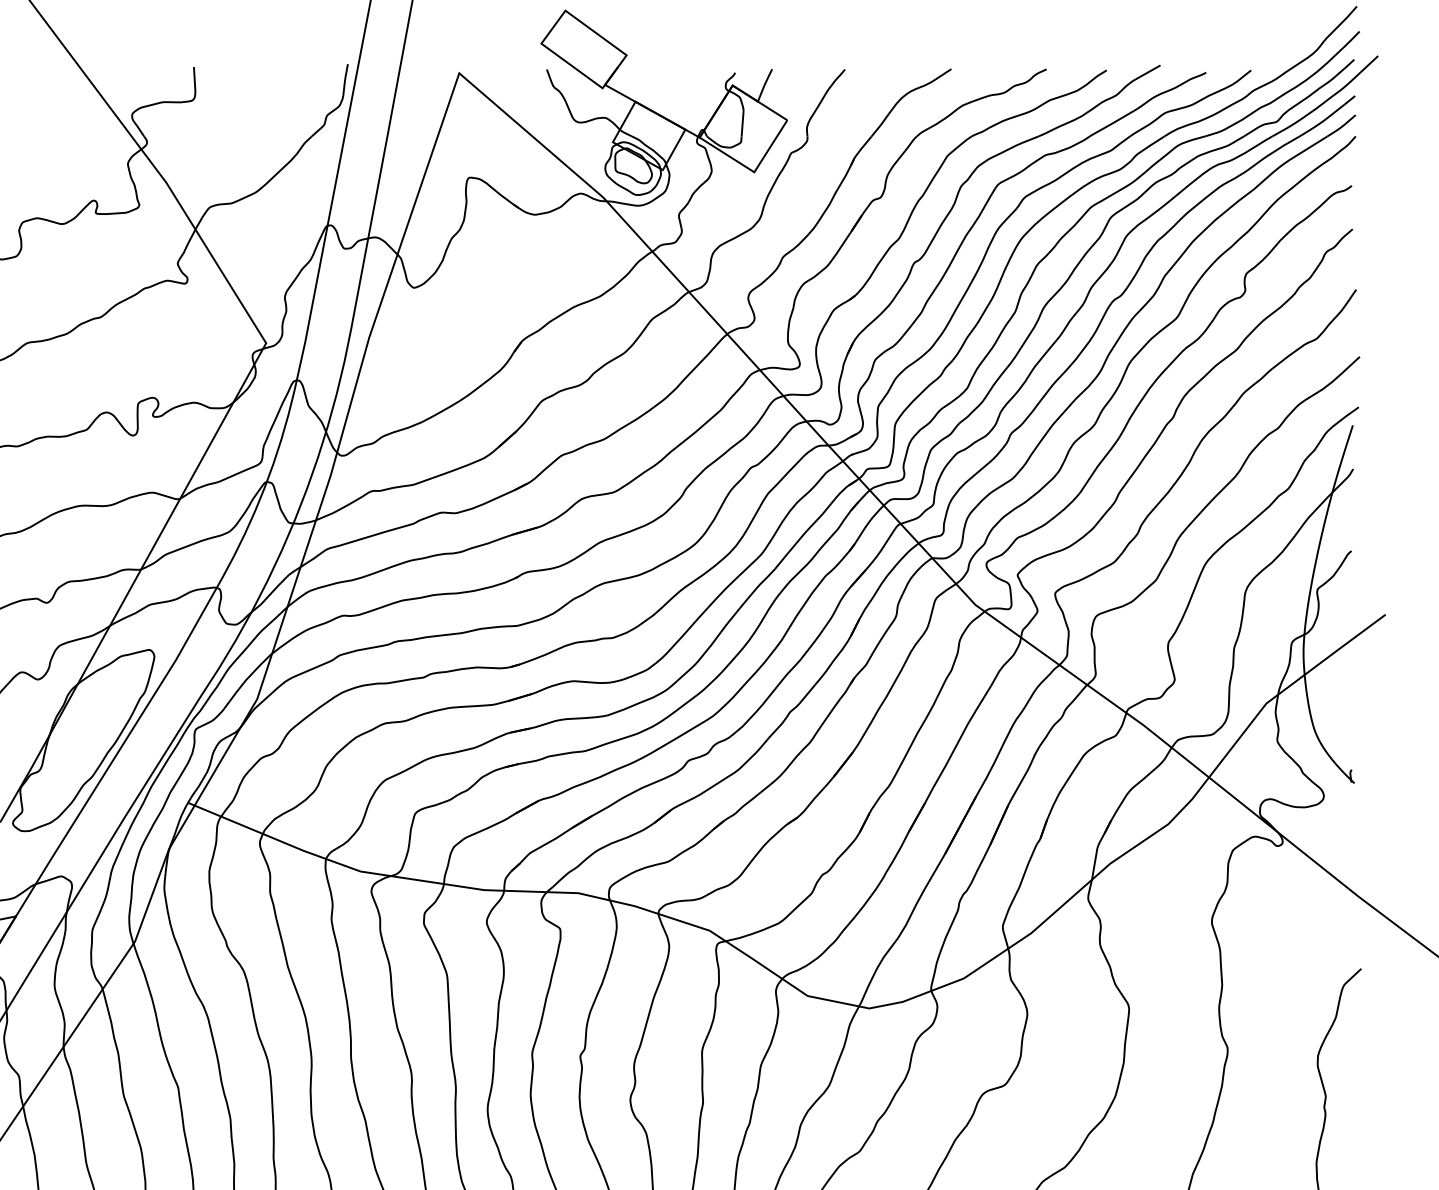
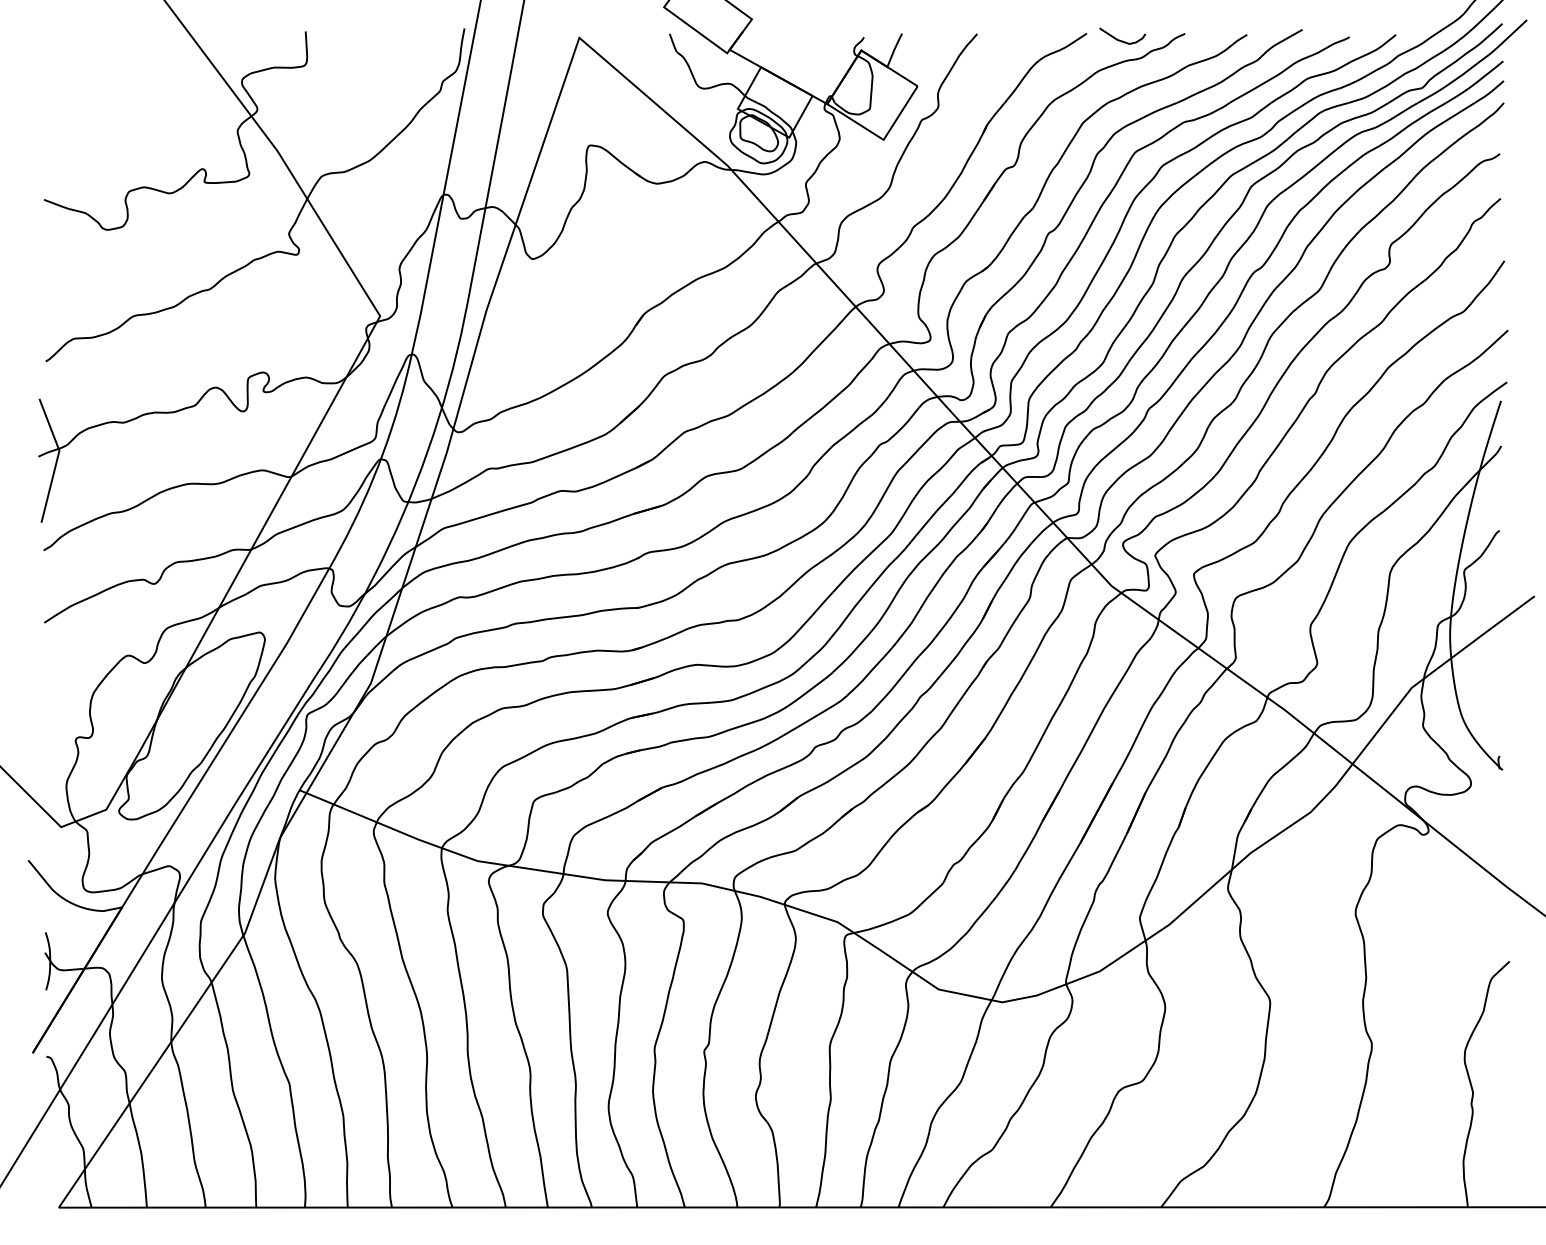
curve: (982, 74) -> (1119, 39), added

